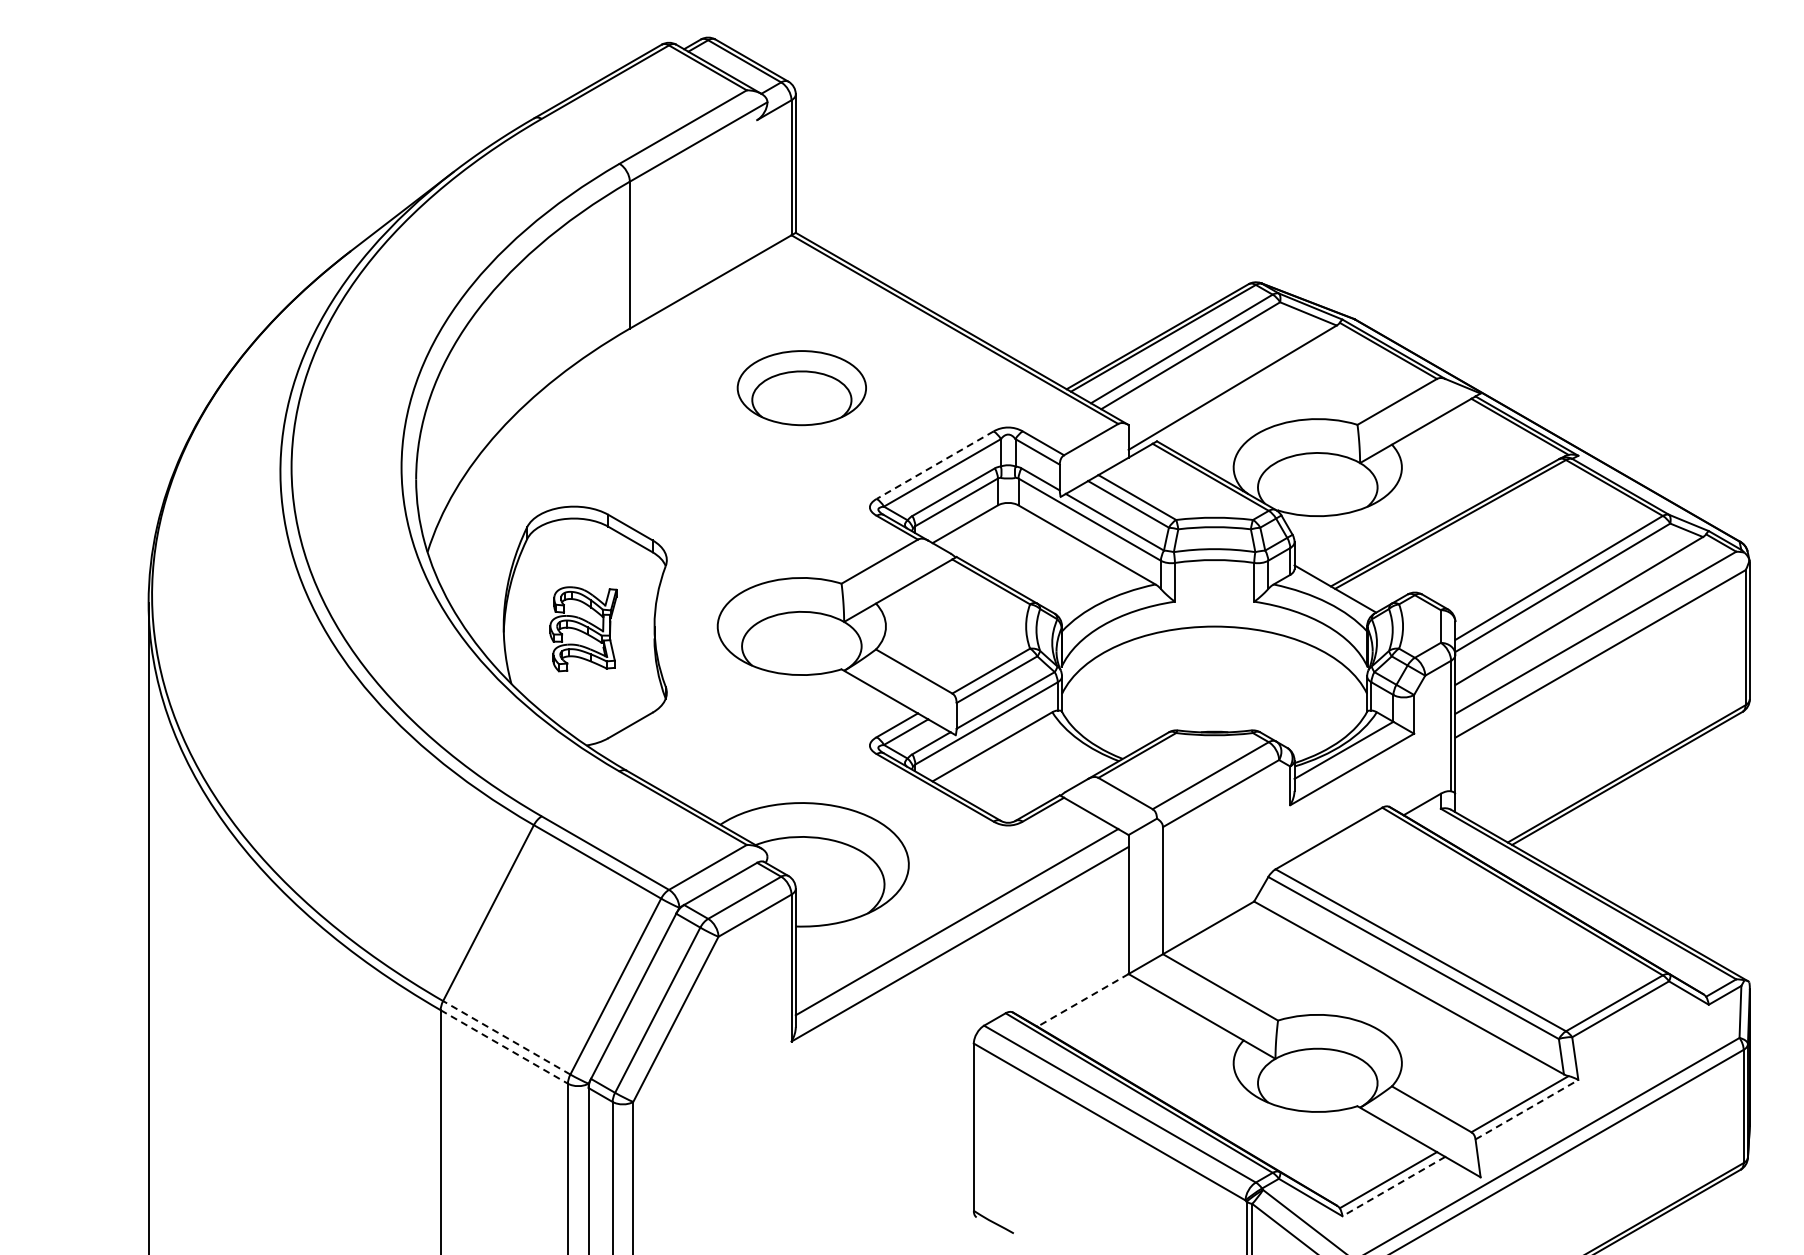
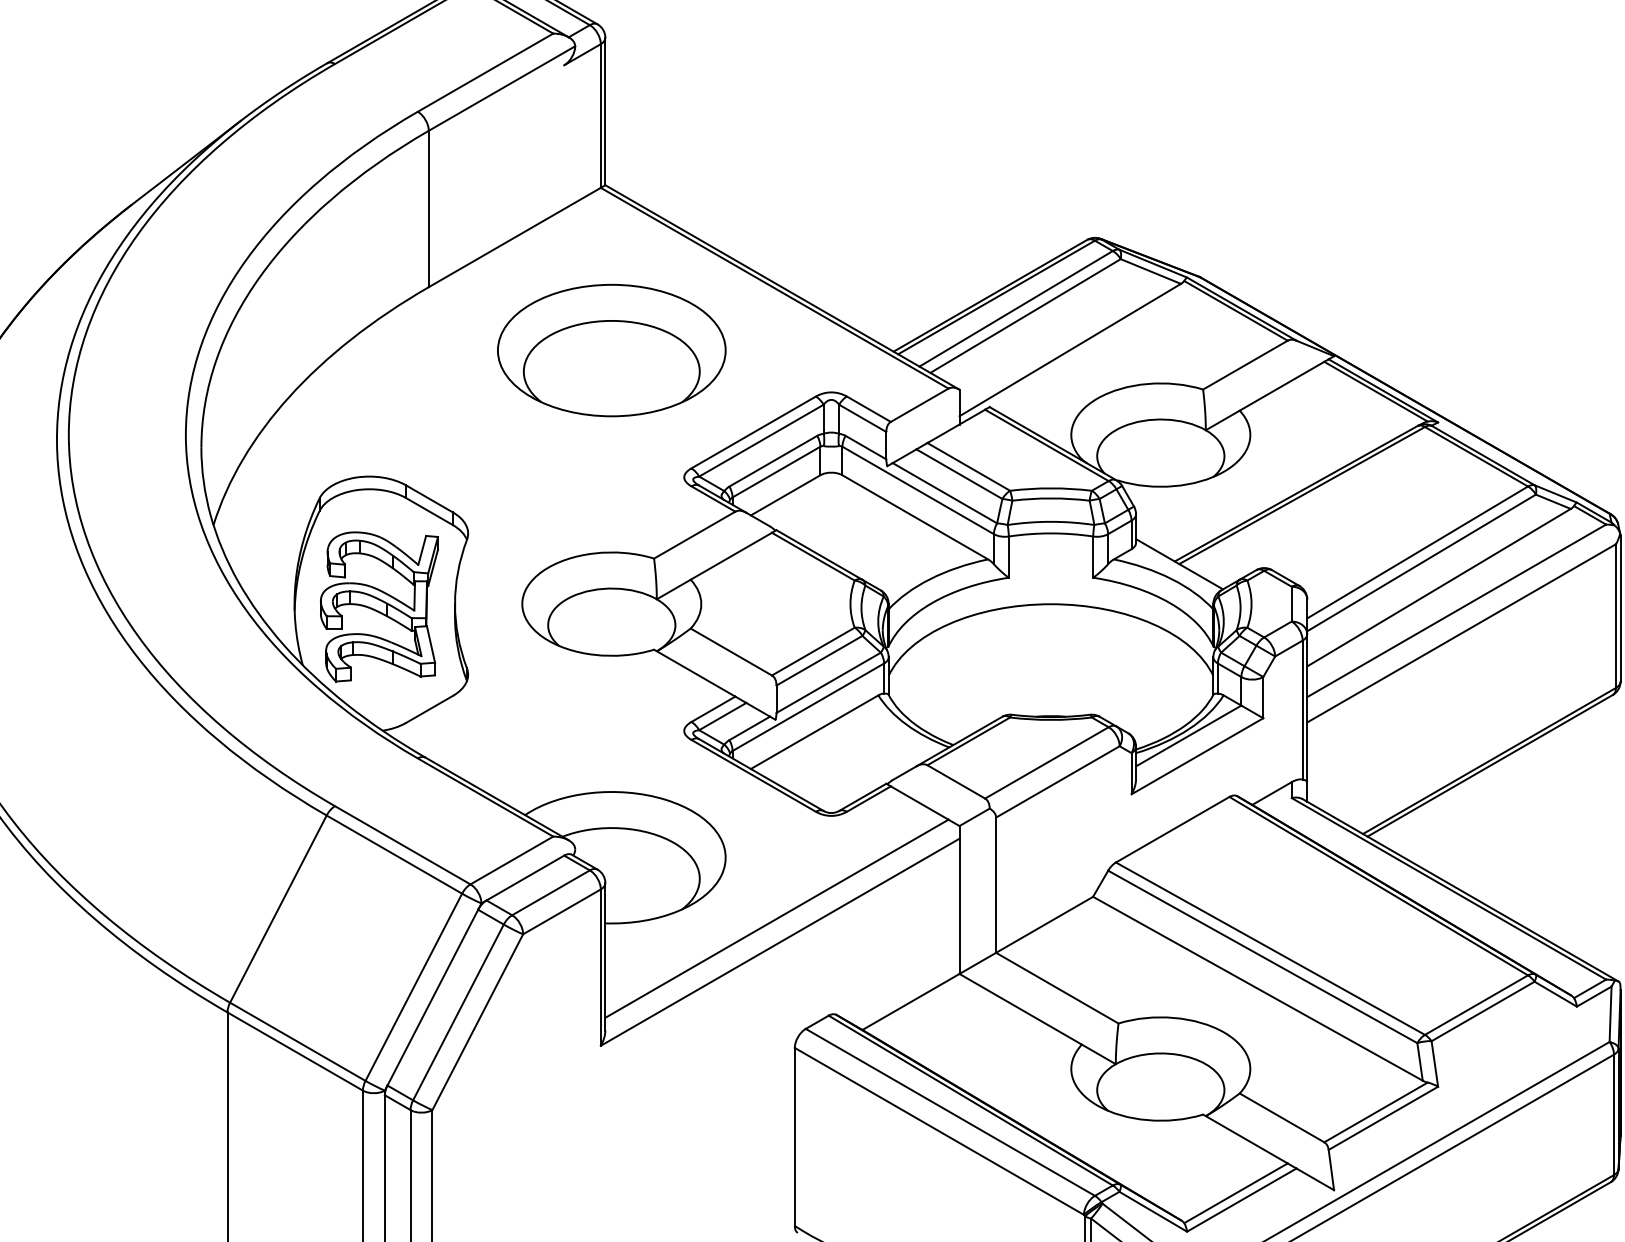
part: (801, 387) -> (611, 349), size x1.67
line: (935, 465) -> (754, 432), dashed -> solid
part: (583, 629) -> (379, 607), size x1.67
line: (1083, 1000) -> (911, 1002), dashed -> solid
line: (506, 1037) -> (297, 1041), dashed -> solid
line: (504, 1047) -> (295, 1052), dashed -> solid
line: (1527, 1109) -> (1383, 1118), dashed -> solid
line: (1393, 1186) -> (1241, 1200), dashed -> solid

